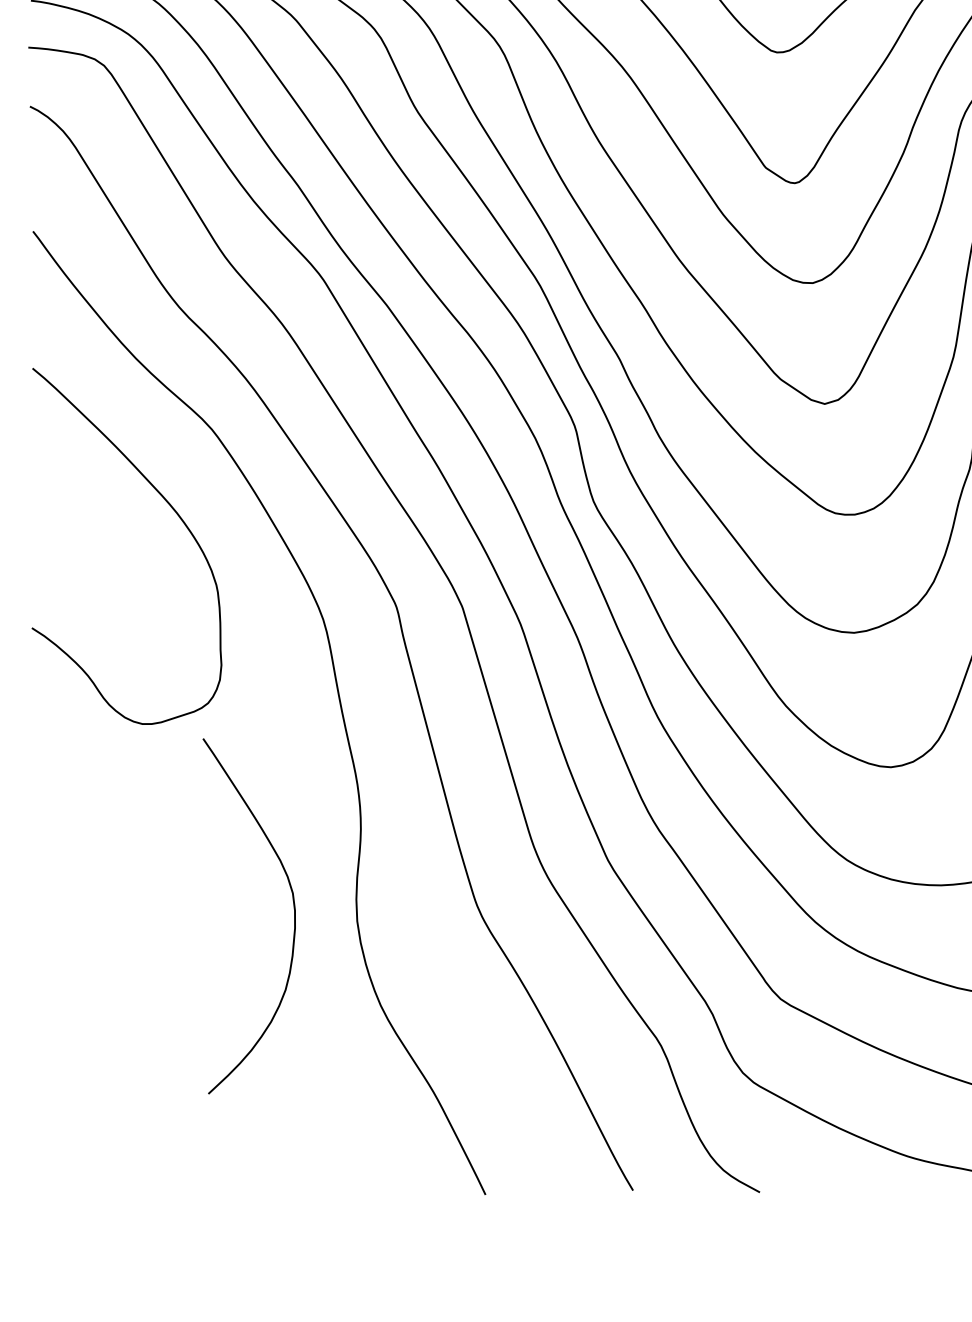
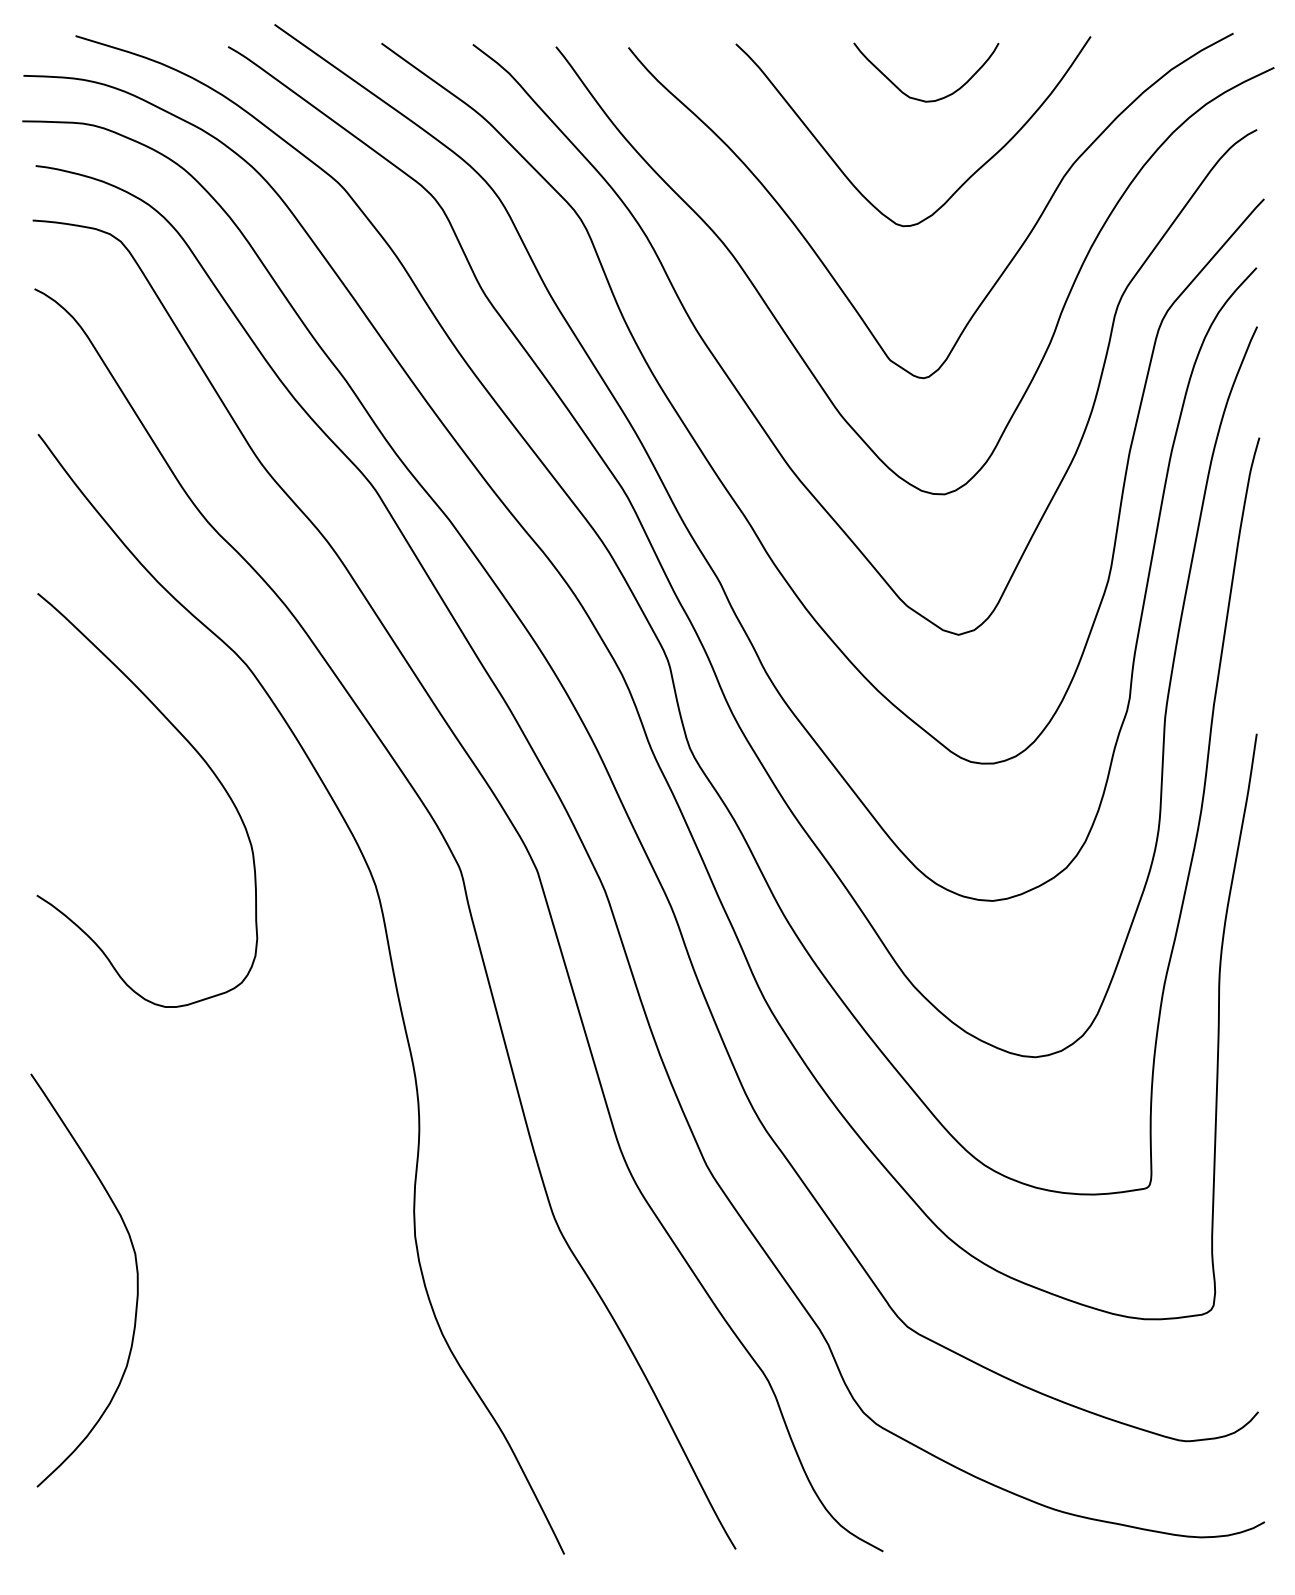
curve: (293, 916) -> (136, 1280), moved

